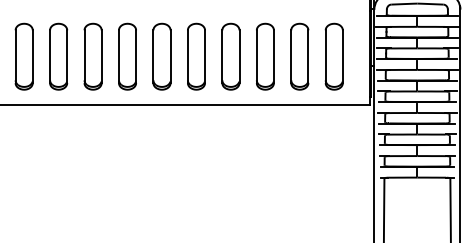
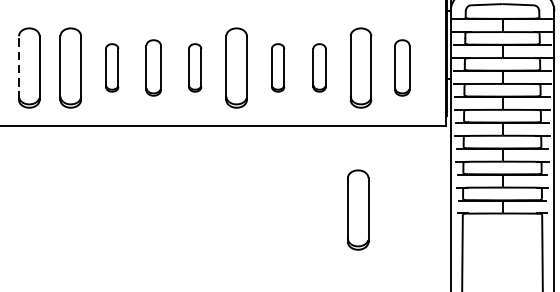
line: (15, 56) -> (18, 67), solid -> dashed
part: (92, 56) -> (111, 67), size x0.6
part: (127, 56) -> (153, 67), size x0.7
part: (161, 56) -> (194, 67), size x0.6
part: (230, 56) -> (277, 67), size x0.6
part: (265, 56) -> (319, 67), size x0.6
part: (333, 56) -> (401, 67), size x0.7
part: (297, 174) -> (358, 209), added

